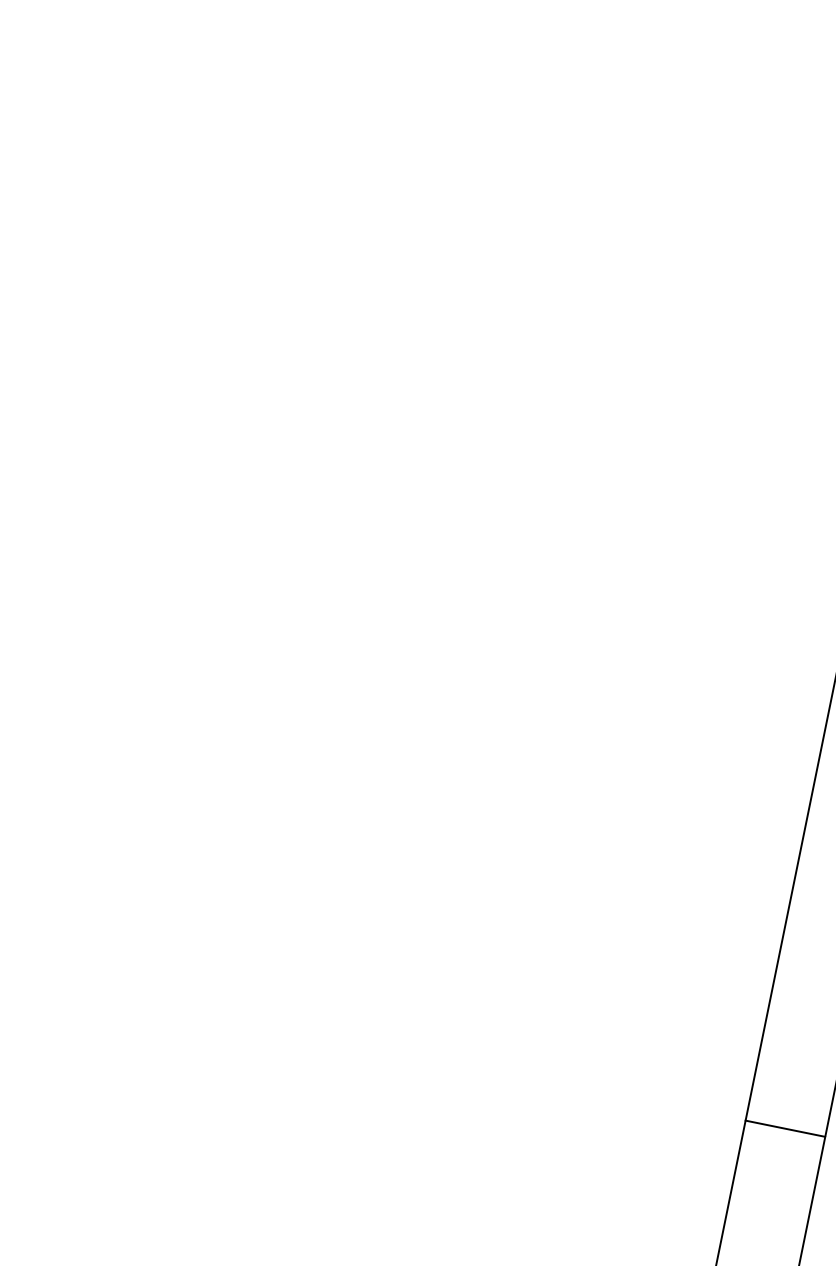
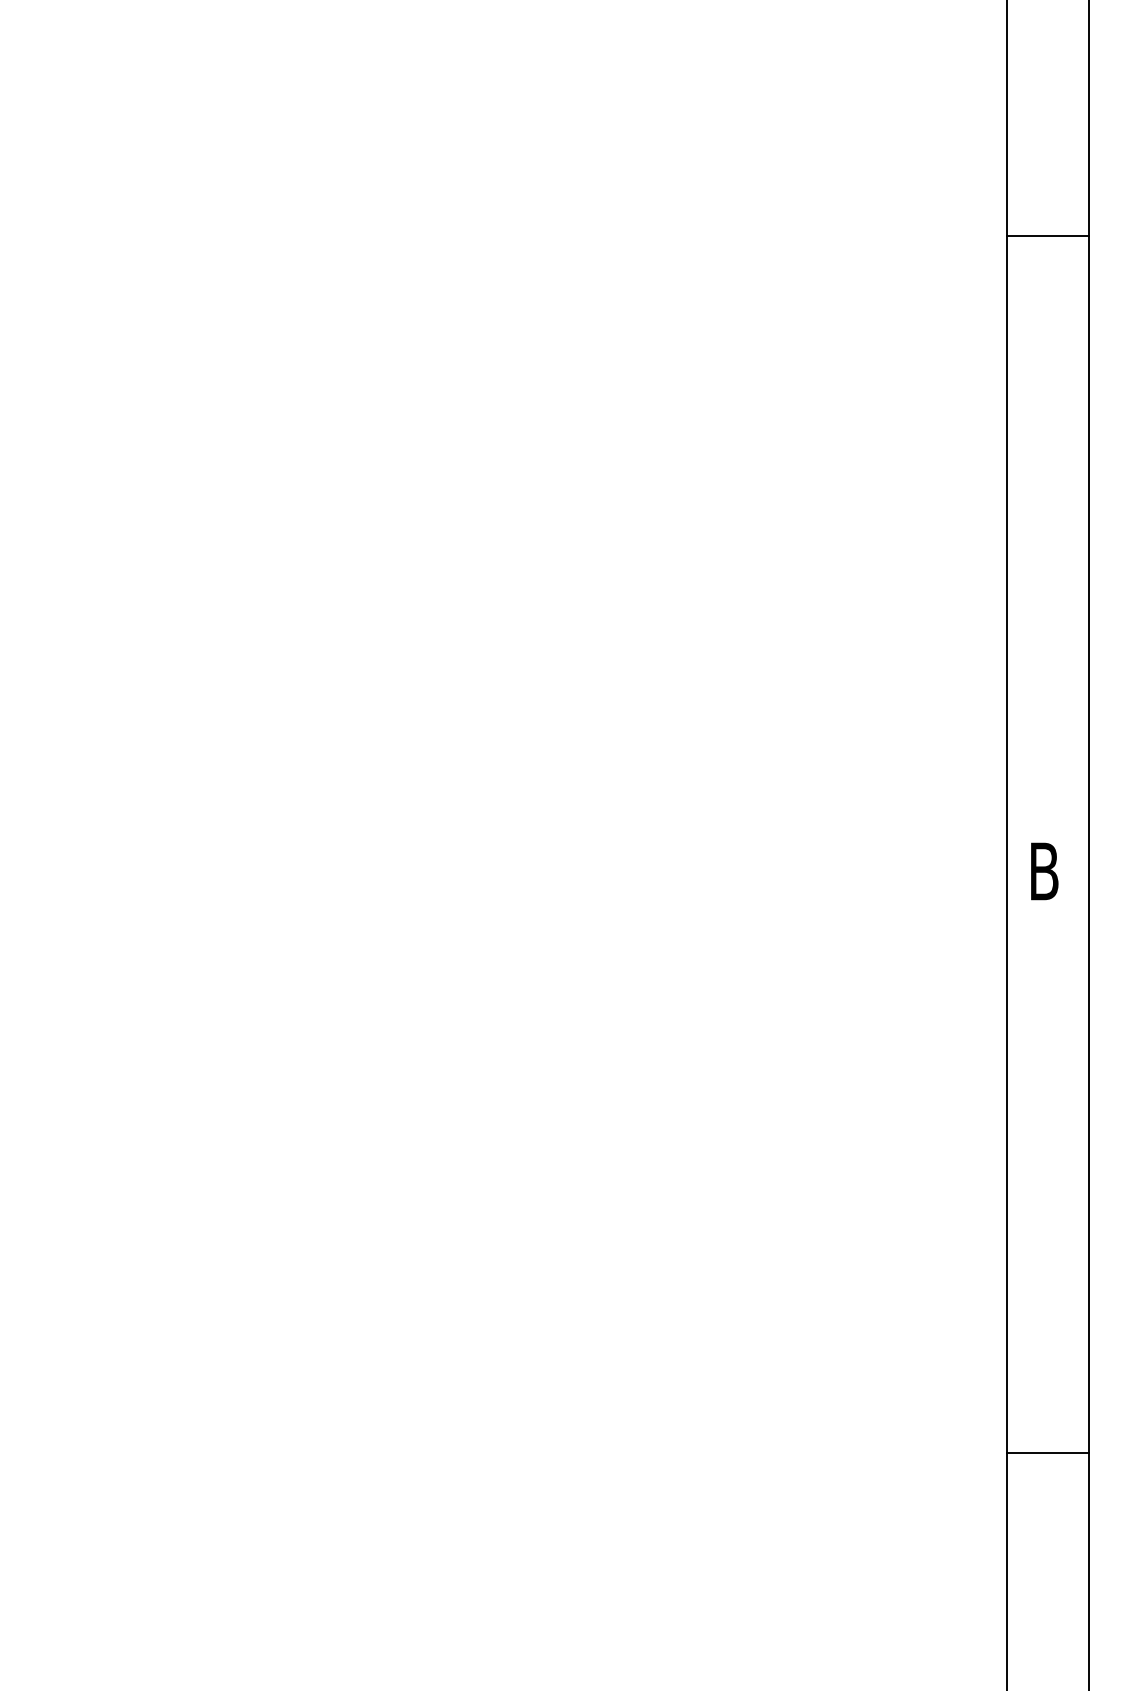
line: (784, 1128) -> (1047, 1452), moved

